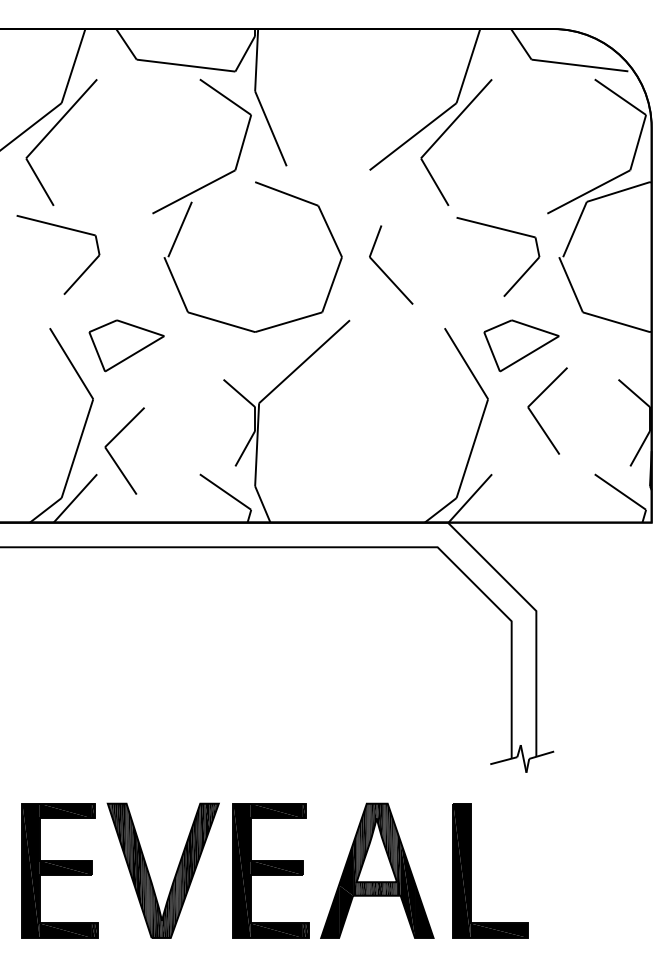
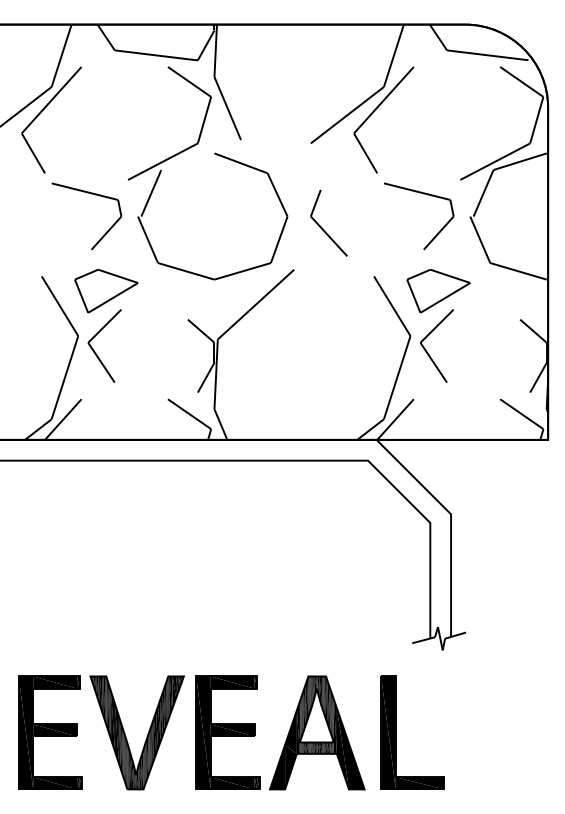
part: (66, 229) -> (93, 194), moved
part: (535, 416) -> (426, 350), moved
part: (113, 457) -> (95, 351), moved

